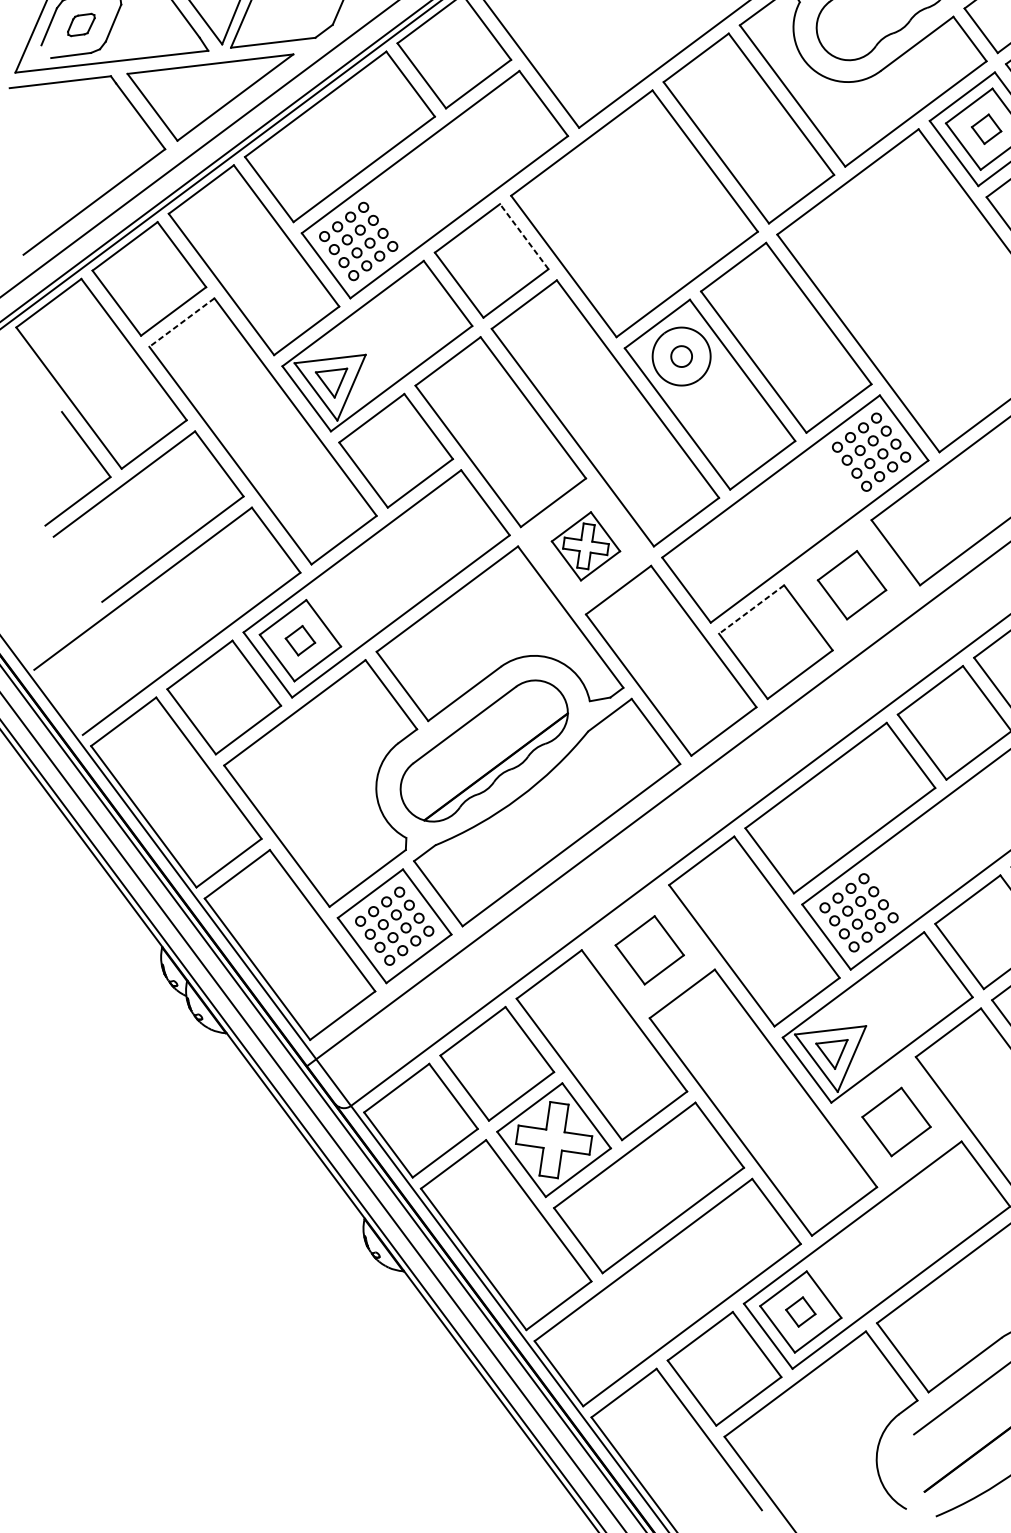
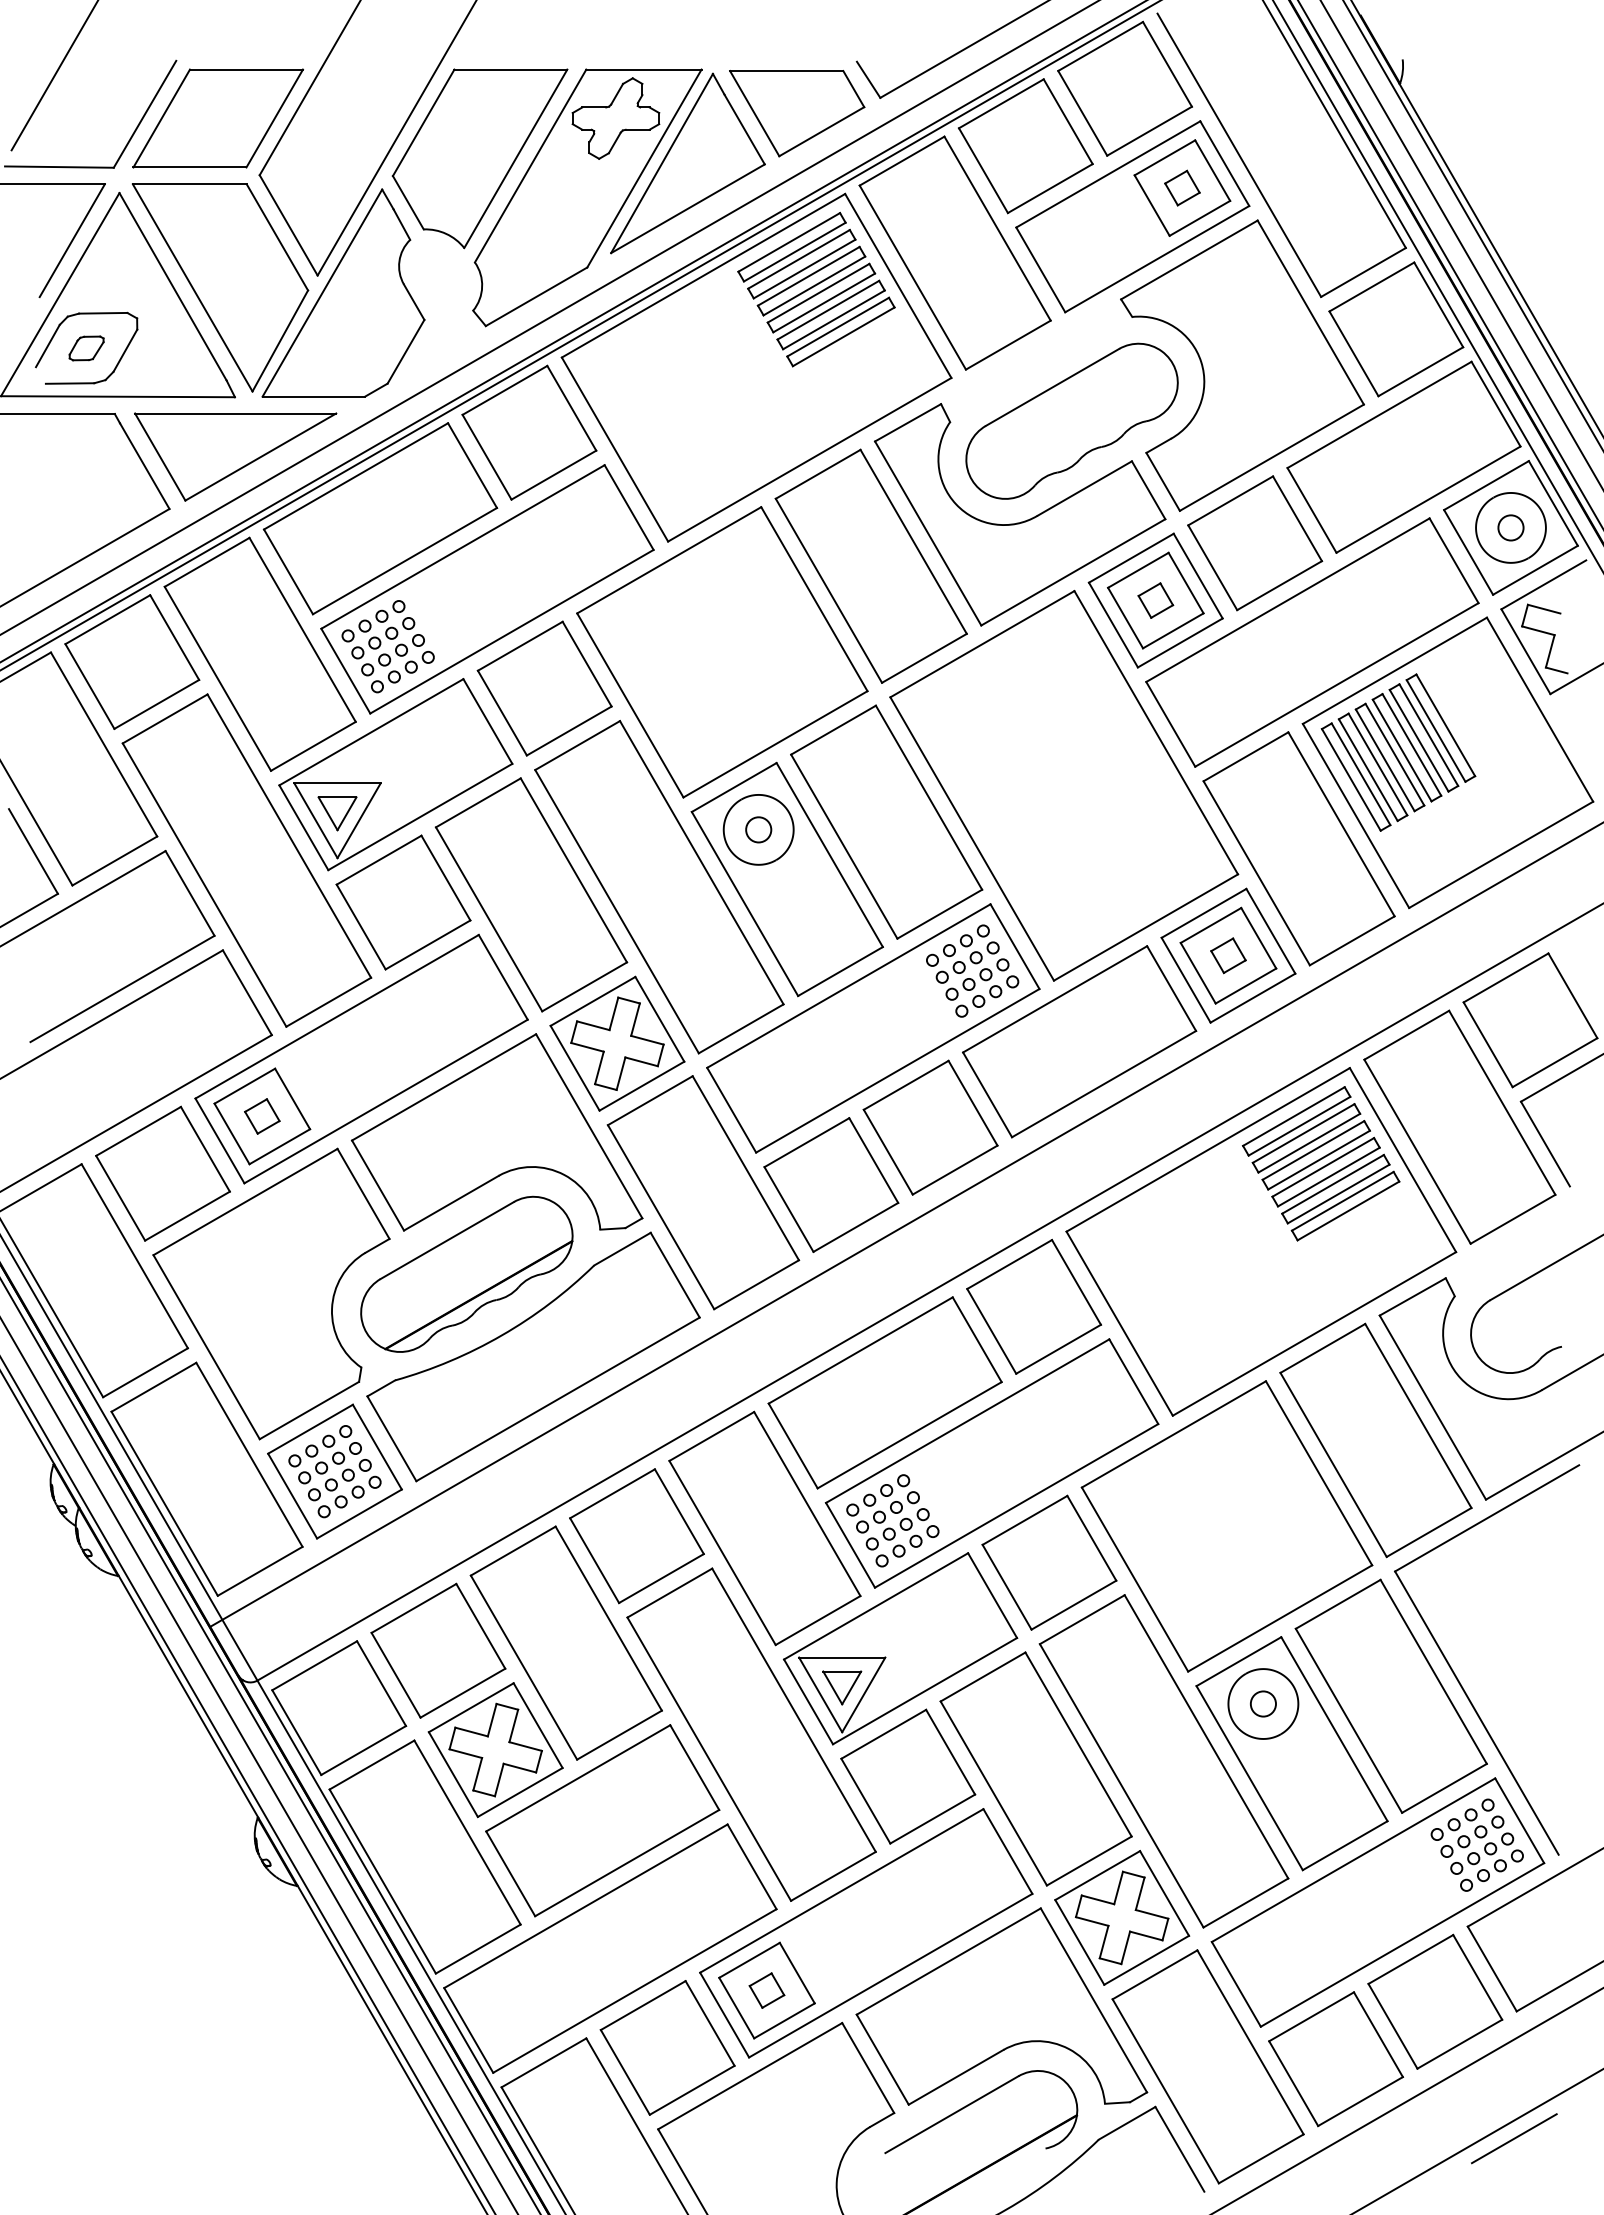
line: (524, 236) -> (587, 664), dashed -> solid
line: (182, 322) -> (165, 718), dashed -> solid
part: (585, 546) -> (617, 1043), size x1.67
part: (851, 585) -> (930, 1127), size x1.67
line: (751, 609) -> (806, 1142), dashed -> solid
part: (649, 950) -> (636, 1536), size x1.67
part: (896, 1121) -> (908, 1776), size x1.67

